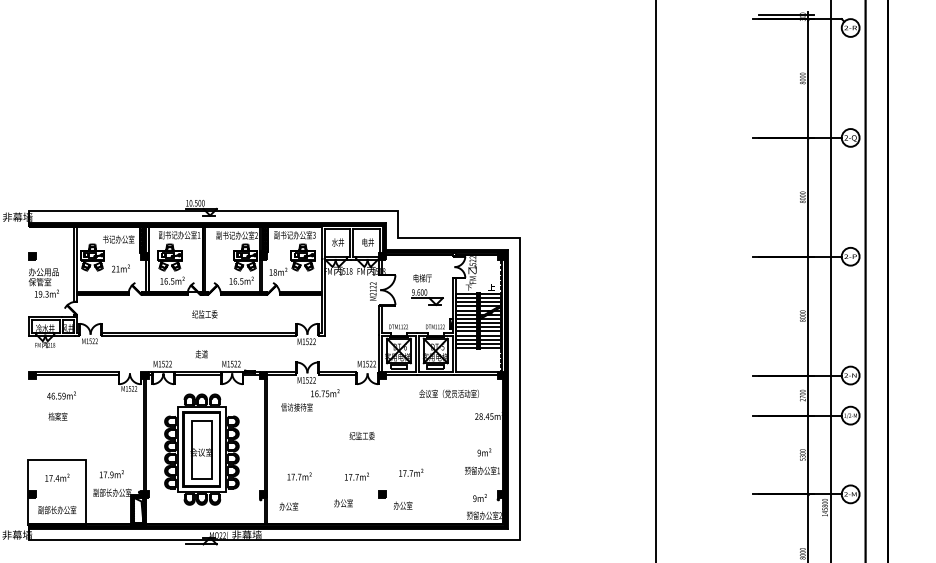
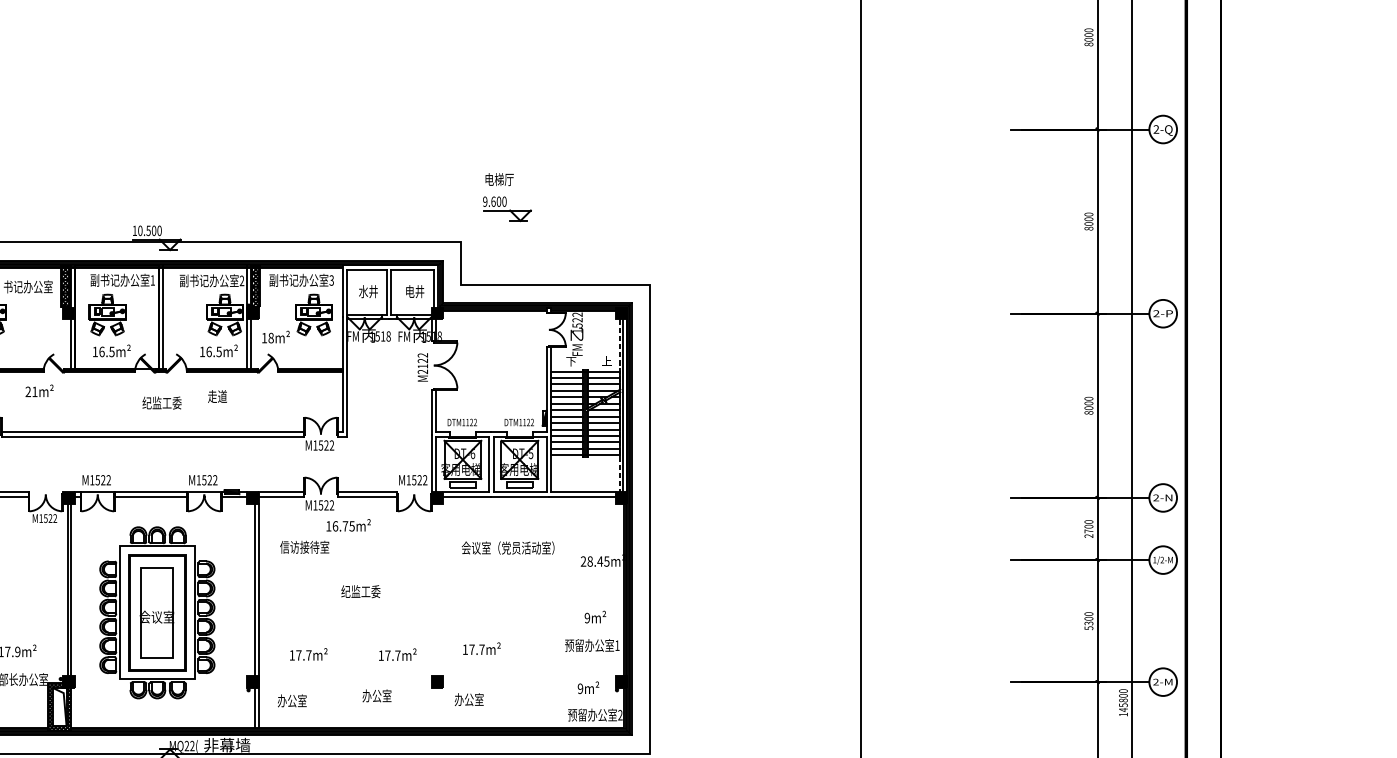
text: (120, 268) -> (38, 390), moved
part: (427, 289) -> (507, 197), moved
text: (201, 354) -> (217, 397), moved
text: (448, 393) -> (507, 547), moved
text: (361, 435) -> (359, 590), moved

